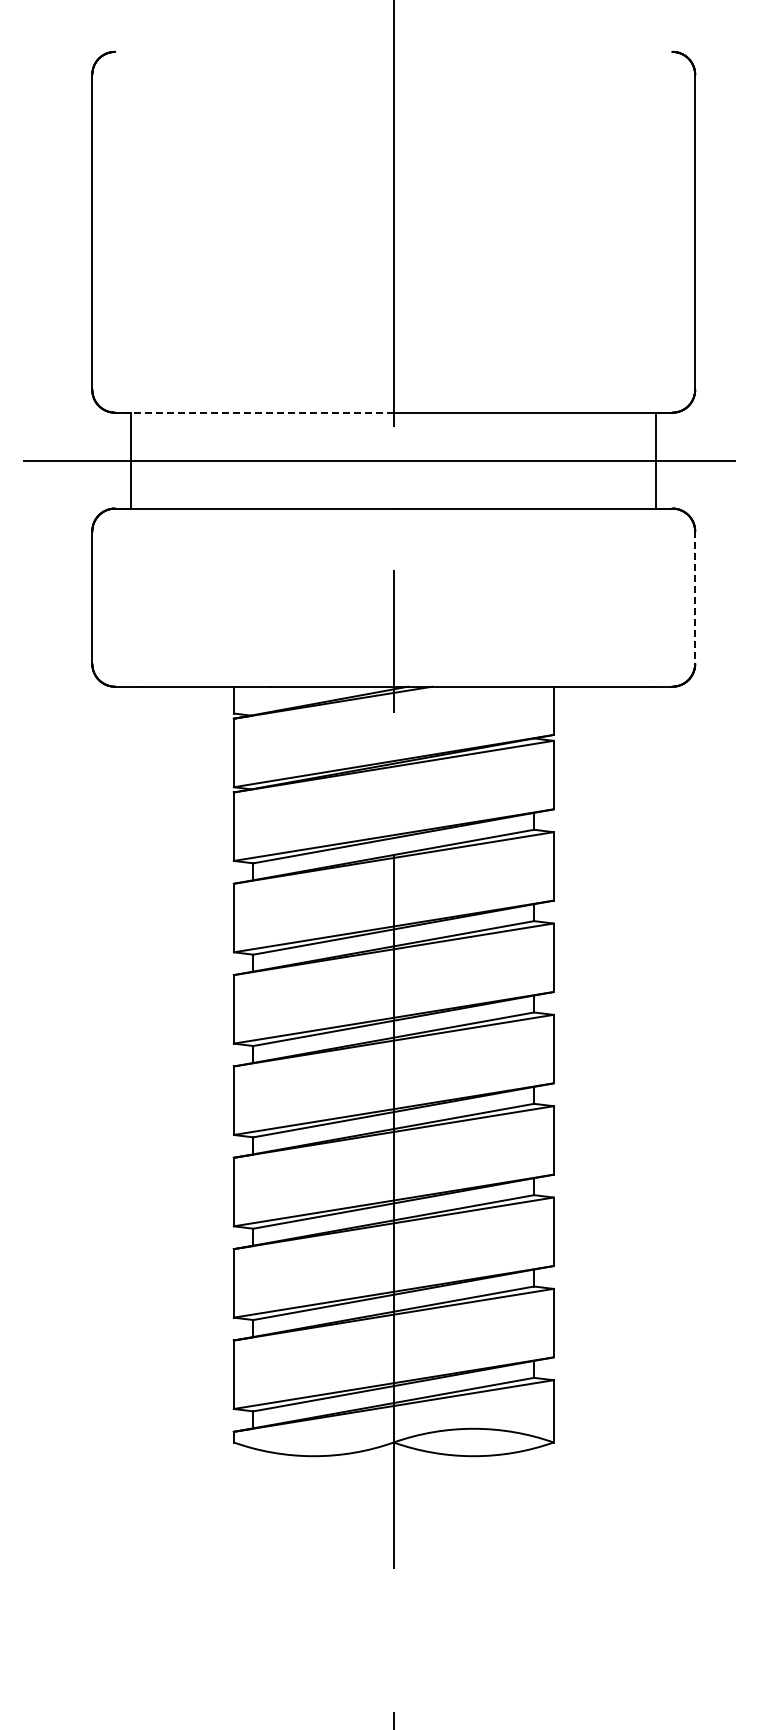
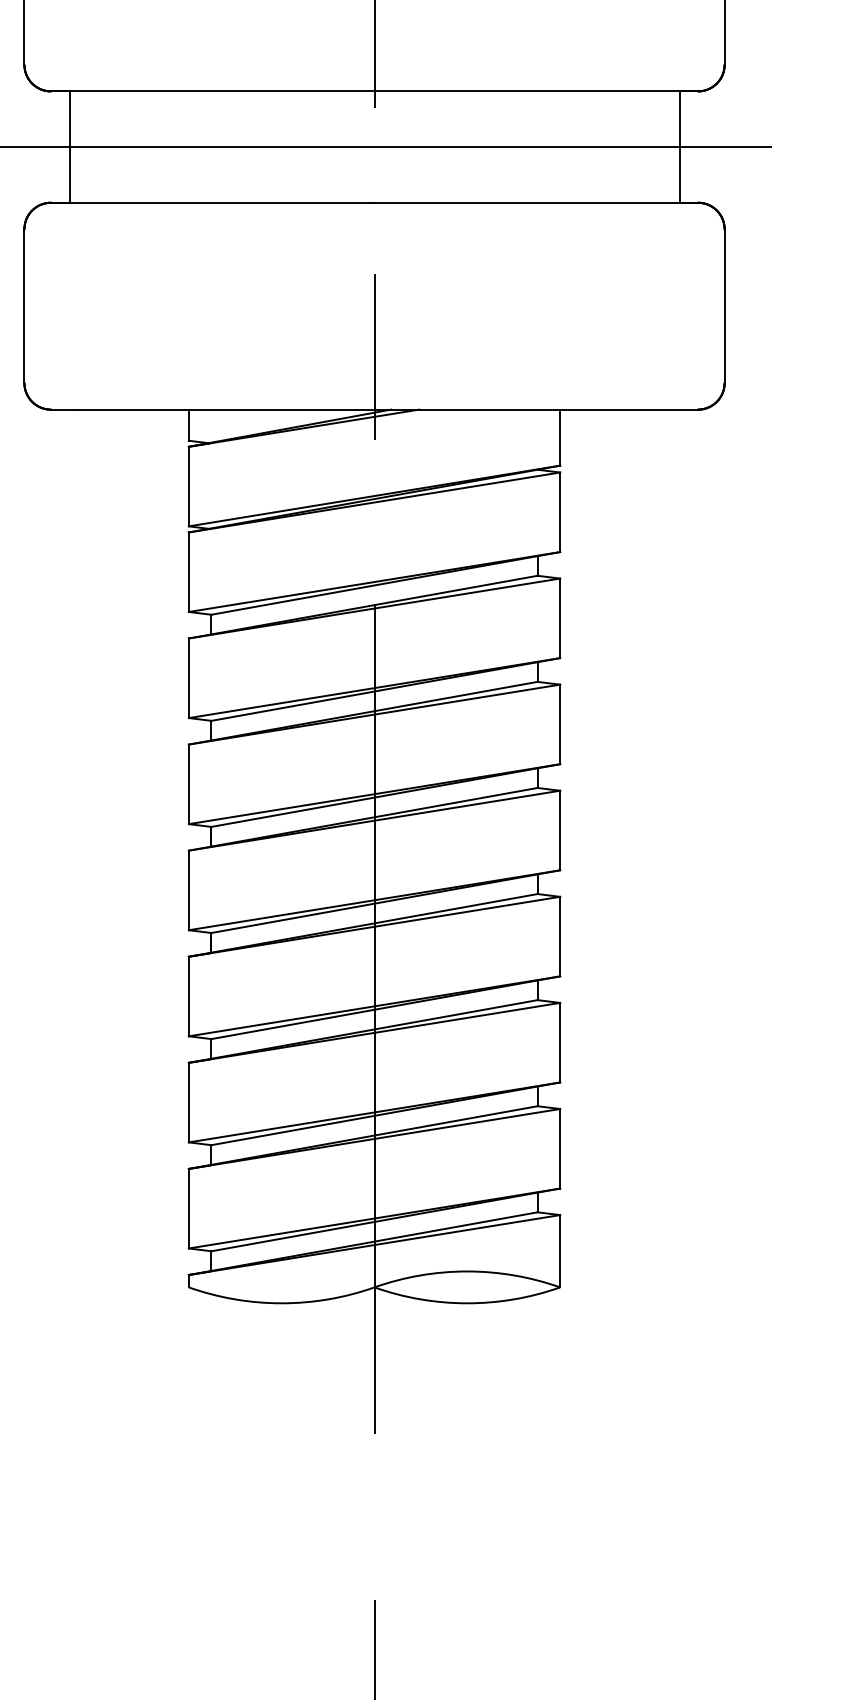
line: (253, 412) -> (211, 91), dashed -> solid
line: (695, 598) -> (724, 307), dashed -> solid

